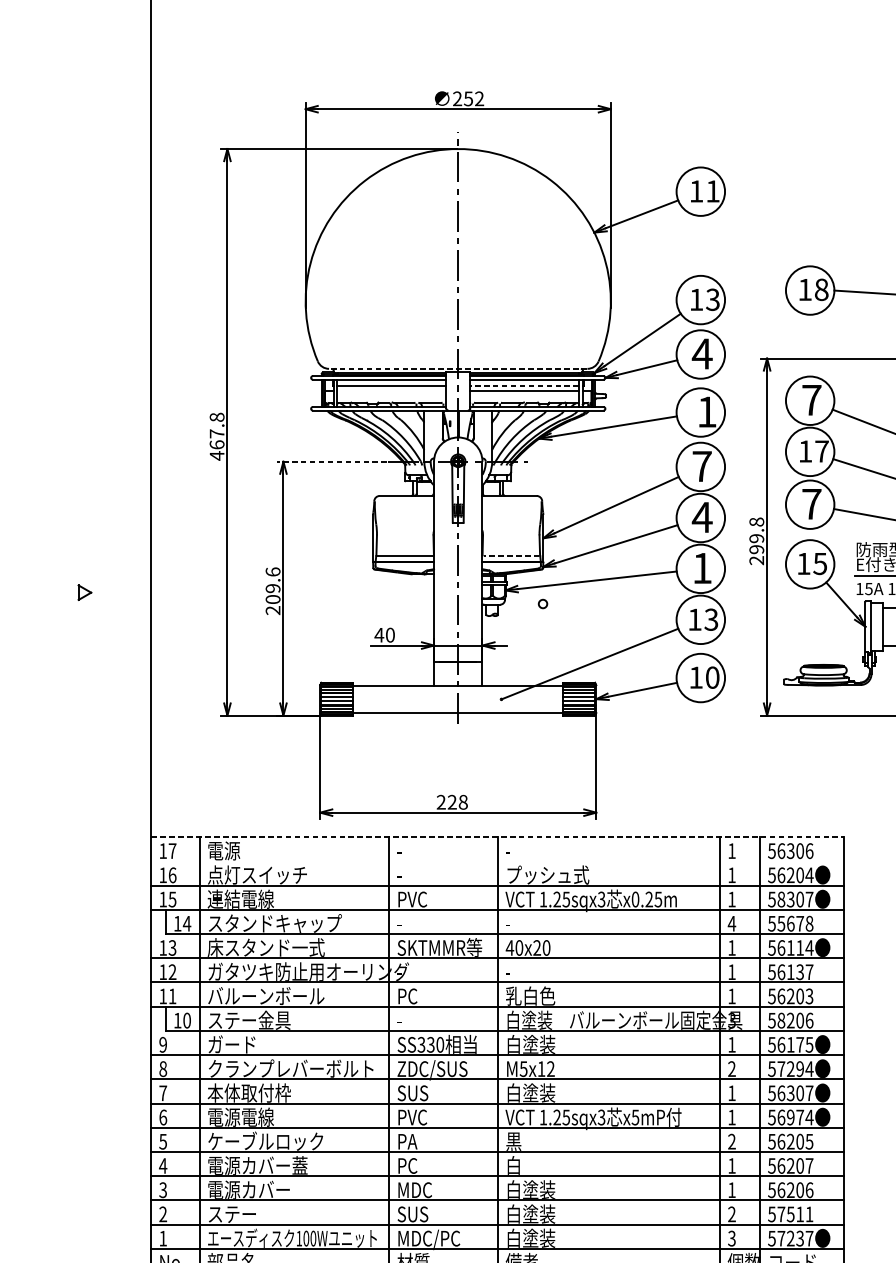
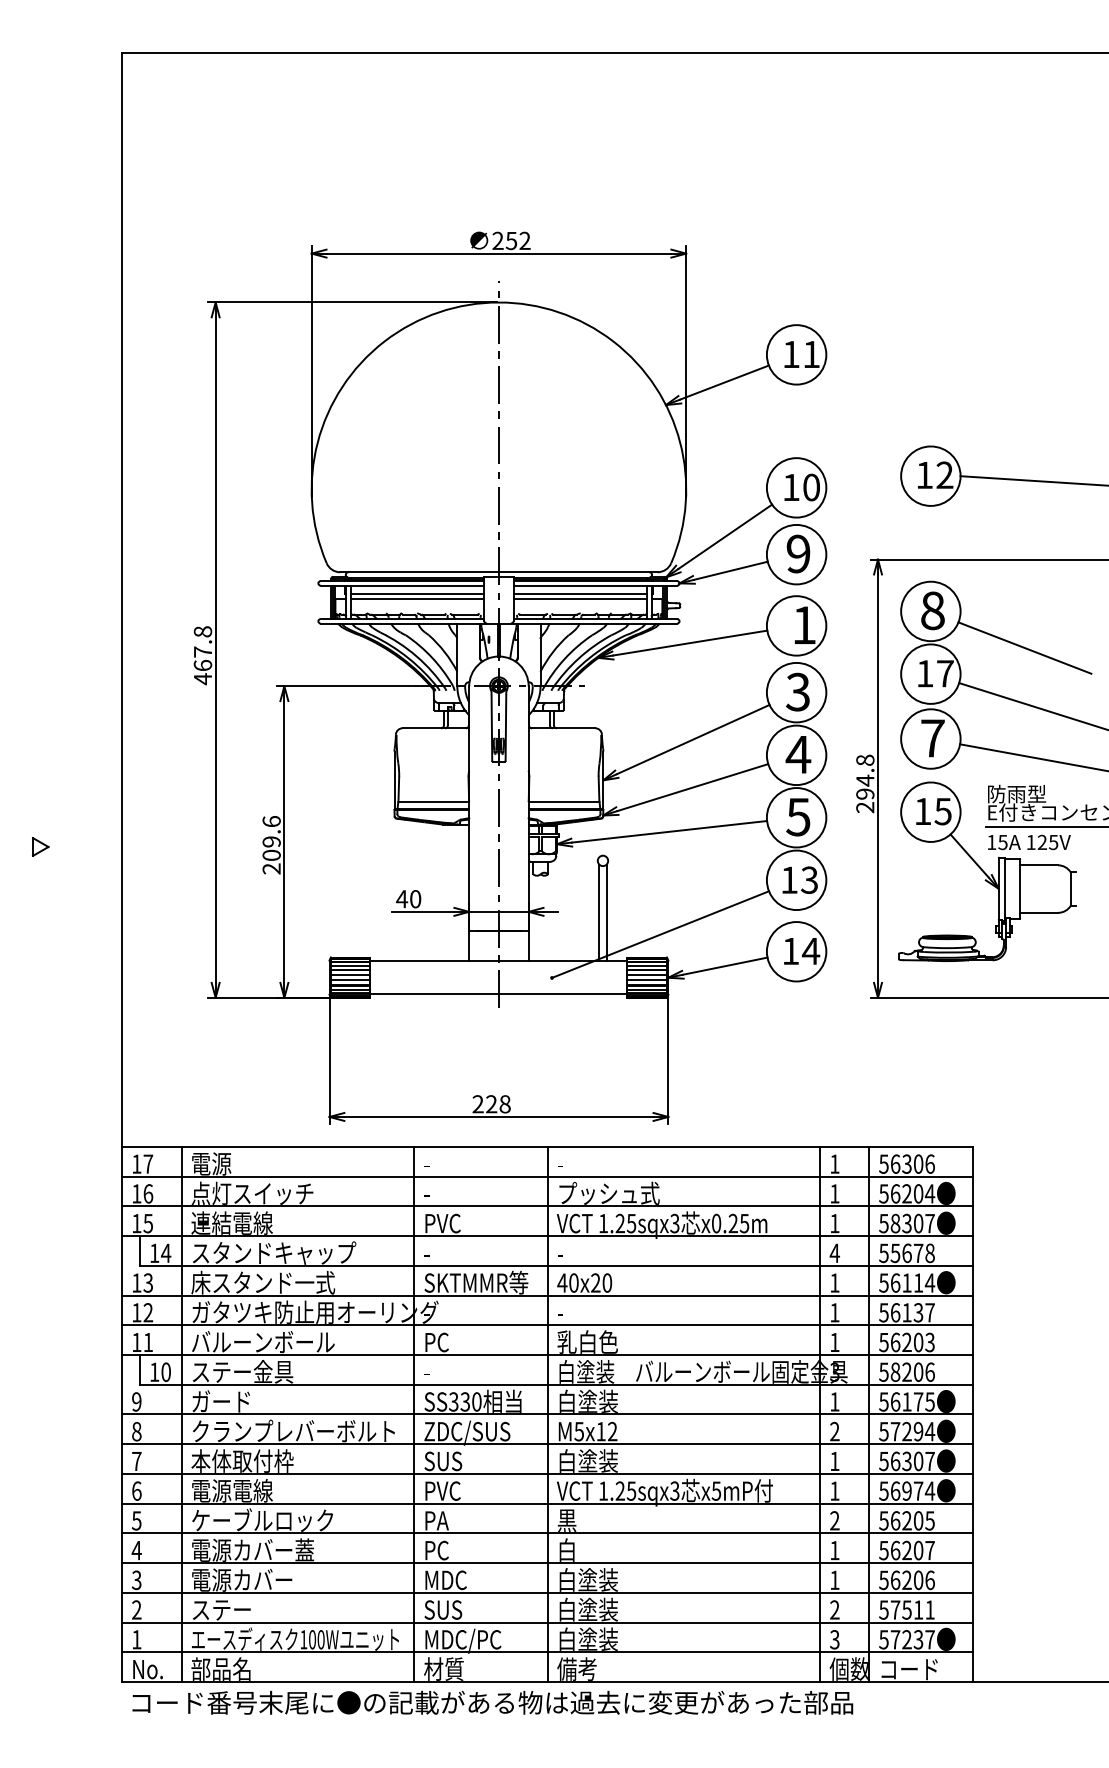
text: (821, 290) -> (944, 475), 18 -> 12
text: (712, 299) -> (810, 487), 13 -> 10
text: (702, 353) -> (798, 553), 4 -> 9
line: (457, 369) -> (498, 572), dashed -> solid
line: (524, 386) -> (580, 593), dashed -> solid
line: (391, 391) -> (417, 599), added
text: (811, 399) -> (932, 610), 7 -> 8
line: (331, 461) -> (343, 686), dashed -> solid
text: (702, 465) -> (798, 691), 7 -> 3
text: (756, 538) -> (865, 780), 299.8 -> 294.8
line: (510, 555) -> (563, 801), dashed -> solid
text: (702, 568) -> (798, 817), 1 -> 5
line: (540, 646) -> (599, 912), added
line: (545, 646) -> (606, 912), added
text: (712, 677) -> (810, 951), 10 -> 14
line: (498, 836) -> (548, 1146), dashed -> solid
line: (497, 861) -> (547, 1176), added

